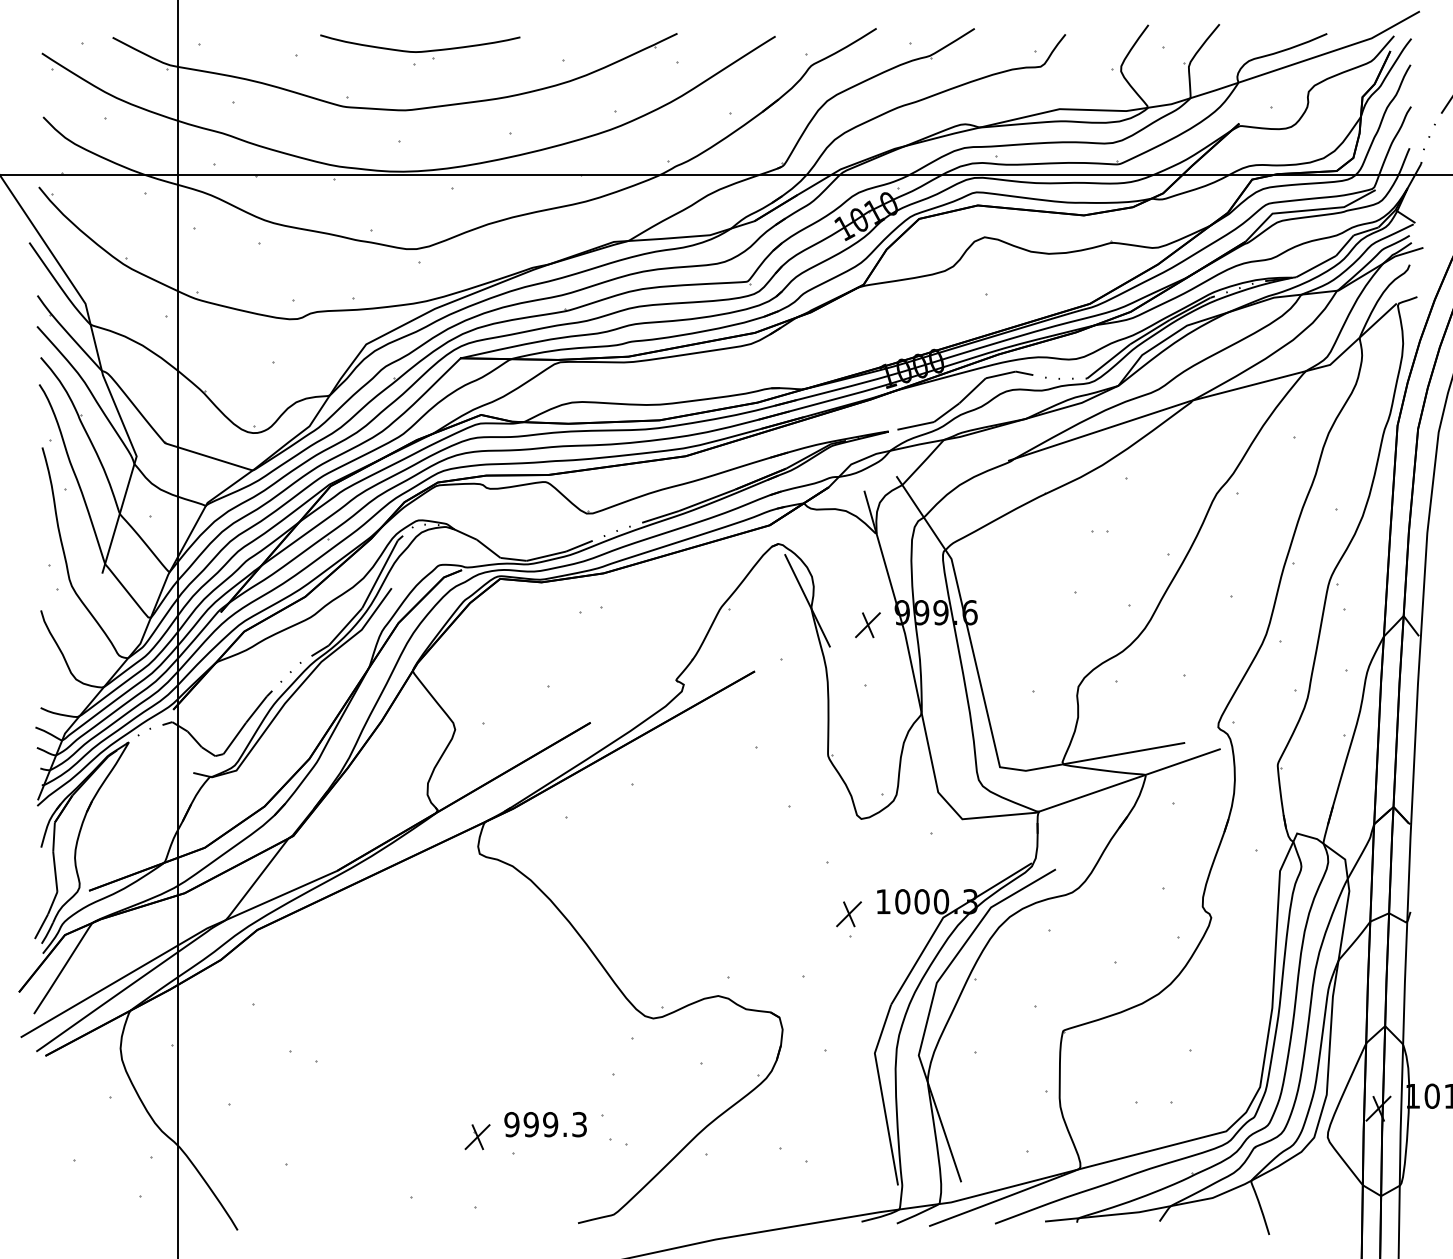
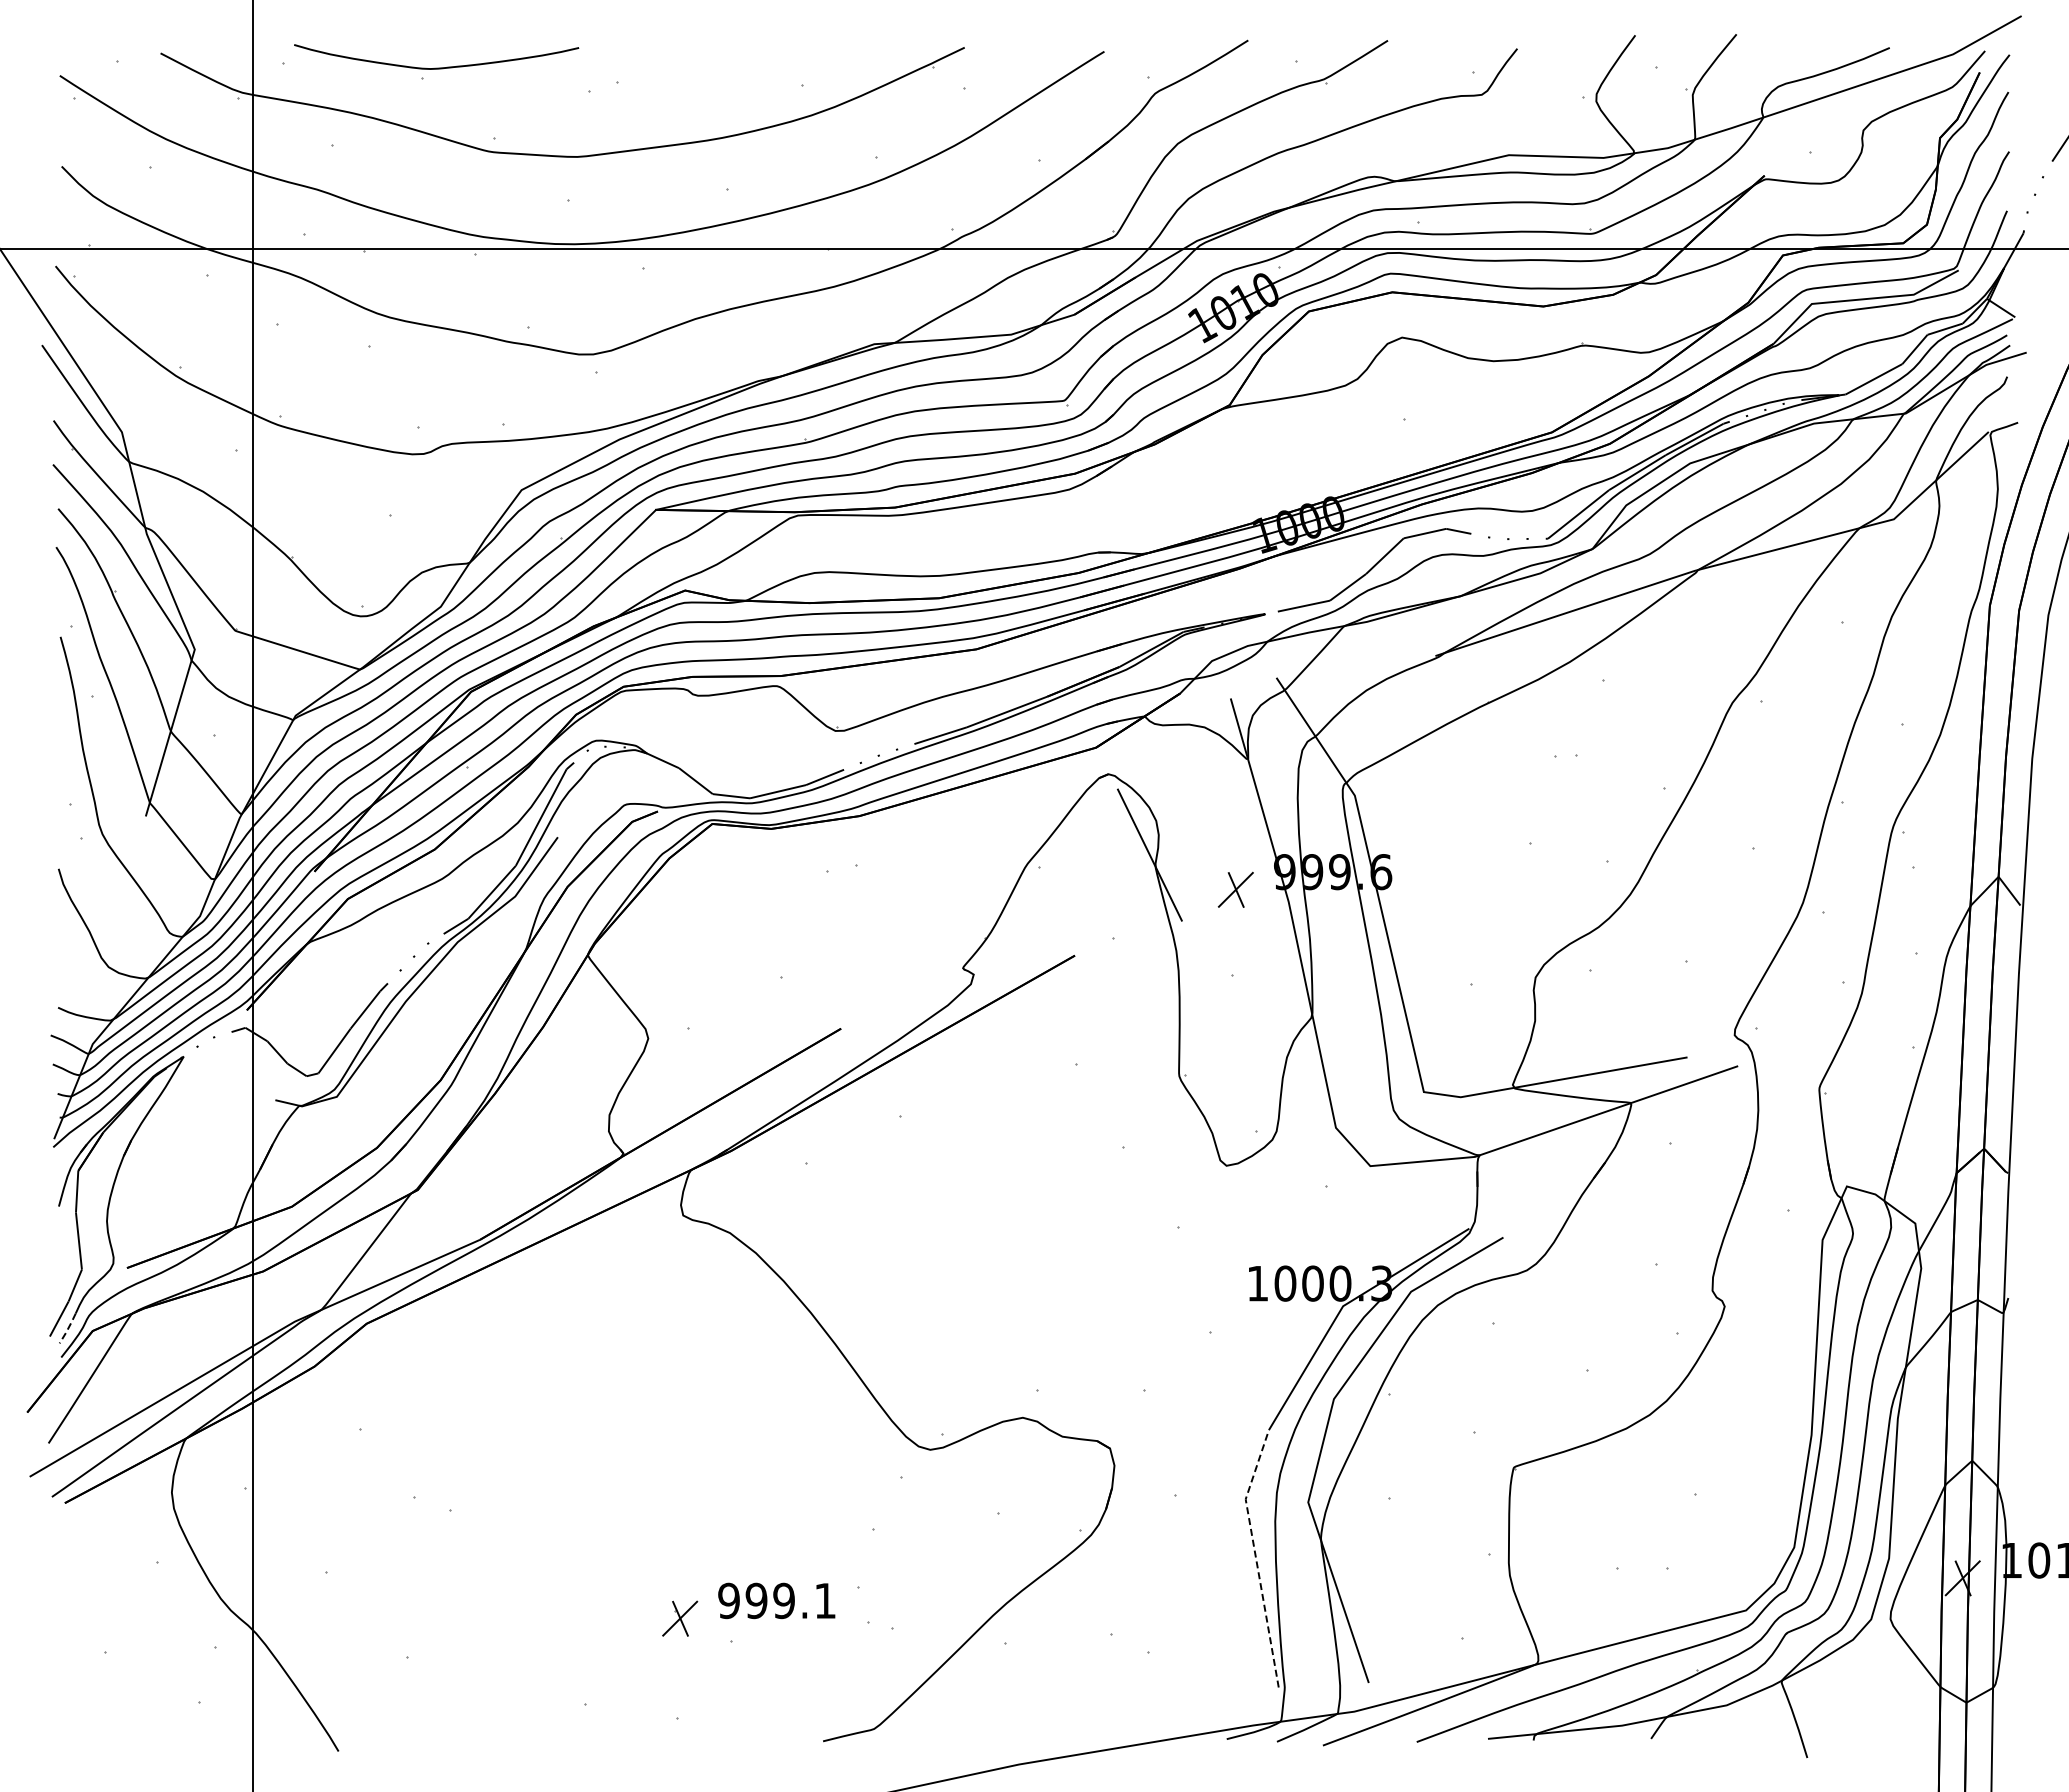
curve: (420, 51) -> (436, 67), moved
part: (848, 914) -> (1208, 1301), removed
line: (47, 933) -> (68, 1328), solid -> dashed
line: (881, 1094) -> (1255, 1557), solid -> dashed
text: (579, 1124) -> (825, 1600), 999.3 -> 999.1

